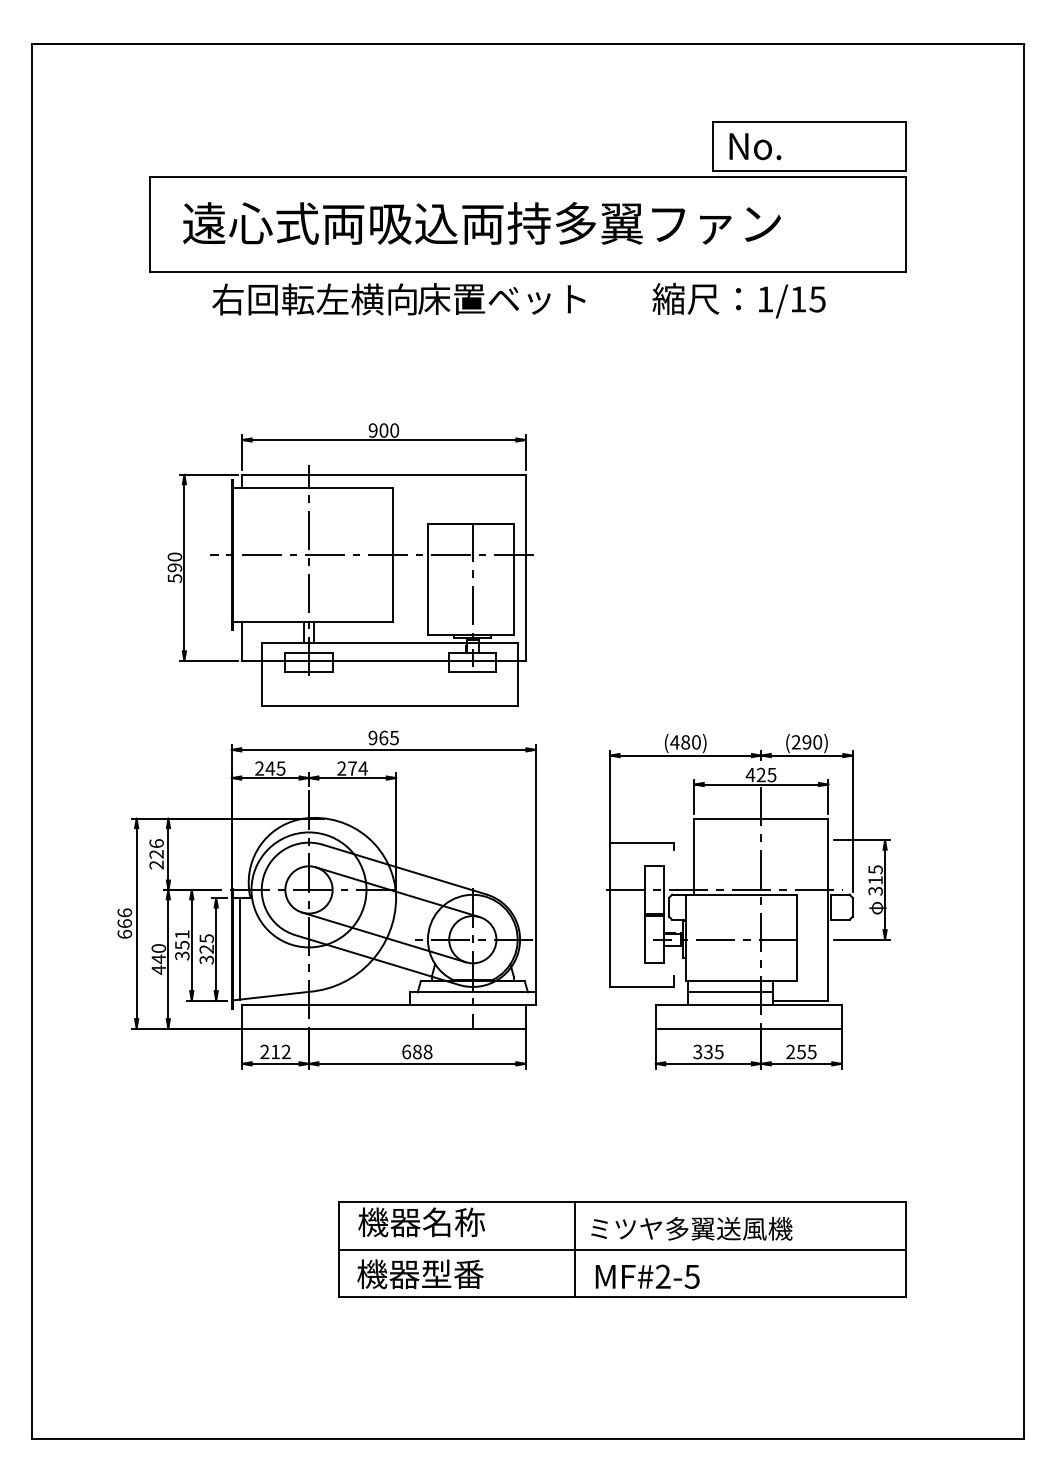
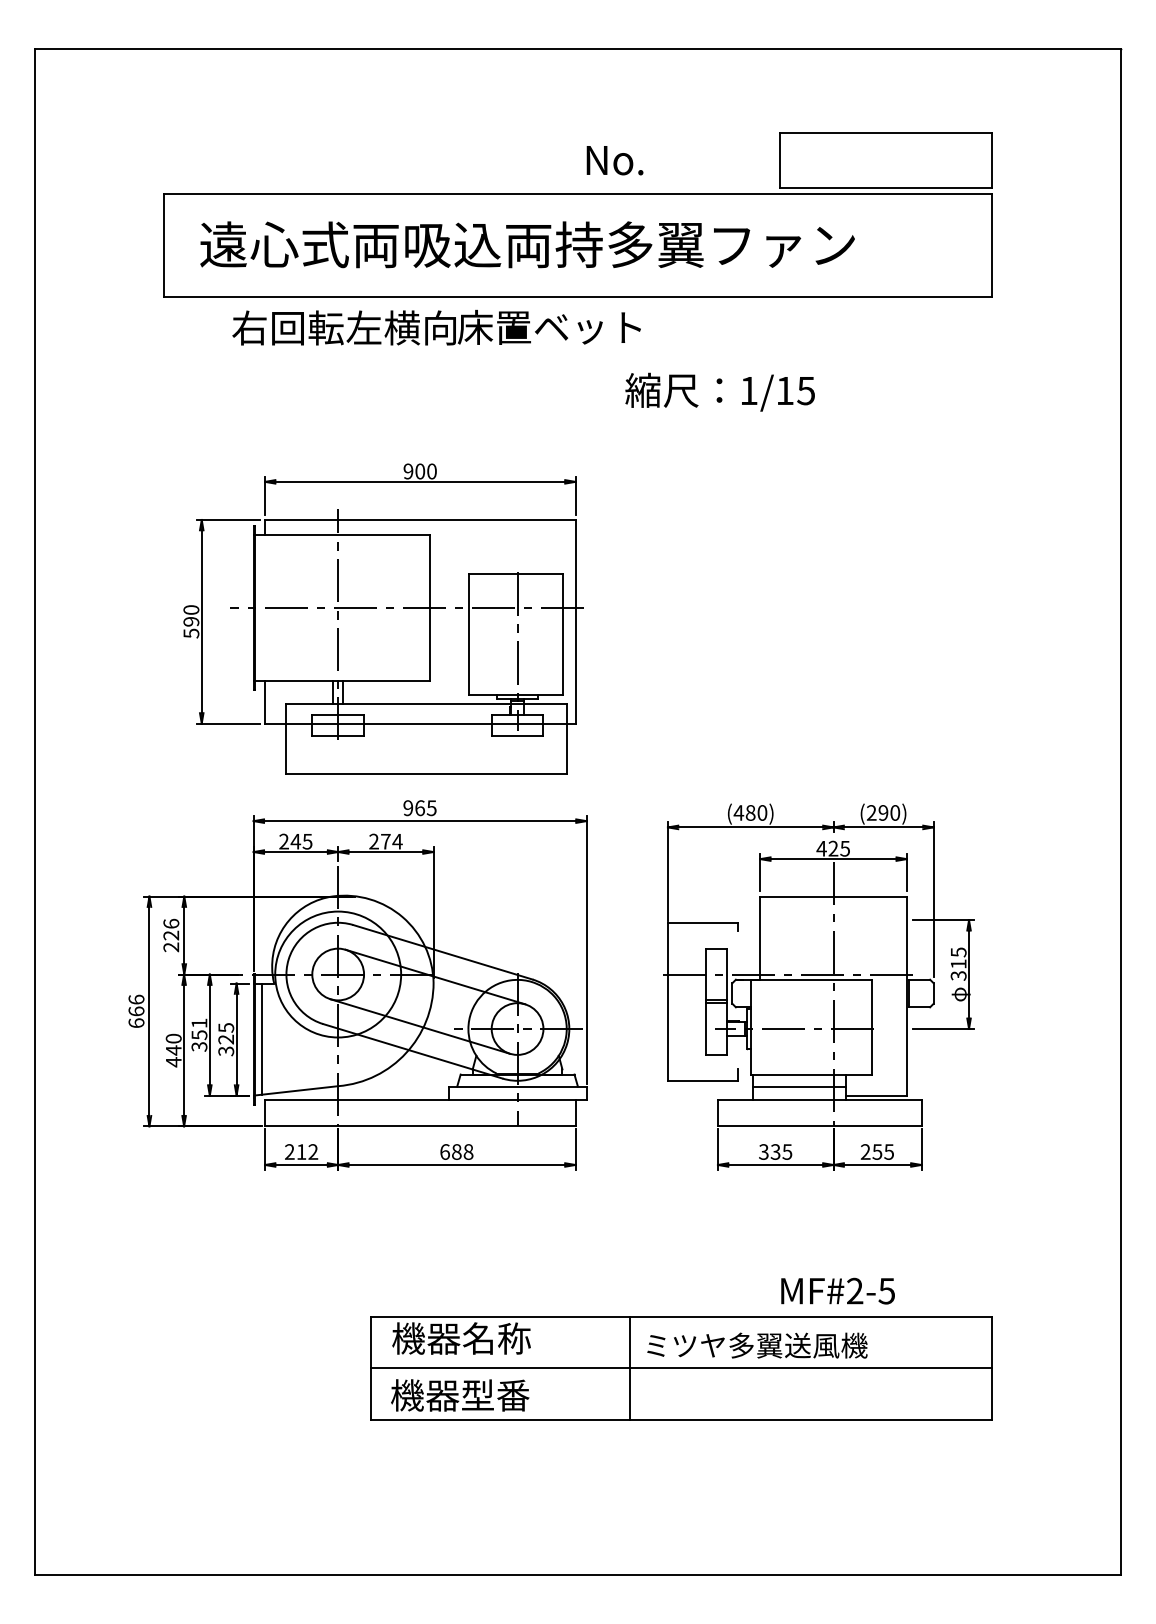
text: (754, 146) -> (614, 160), moved
text: (738, 299) -> (719, 391), moved
text: (647, 1276) -> (837, 1290), moved

